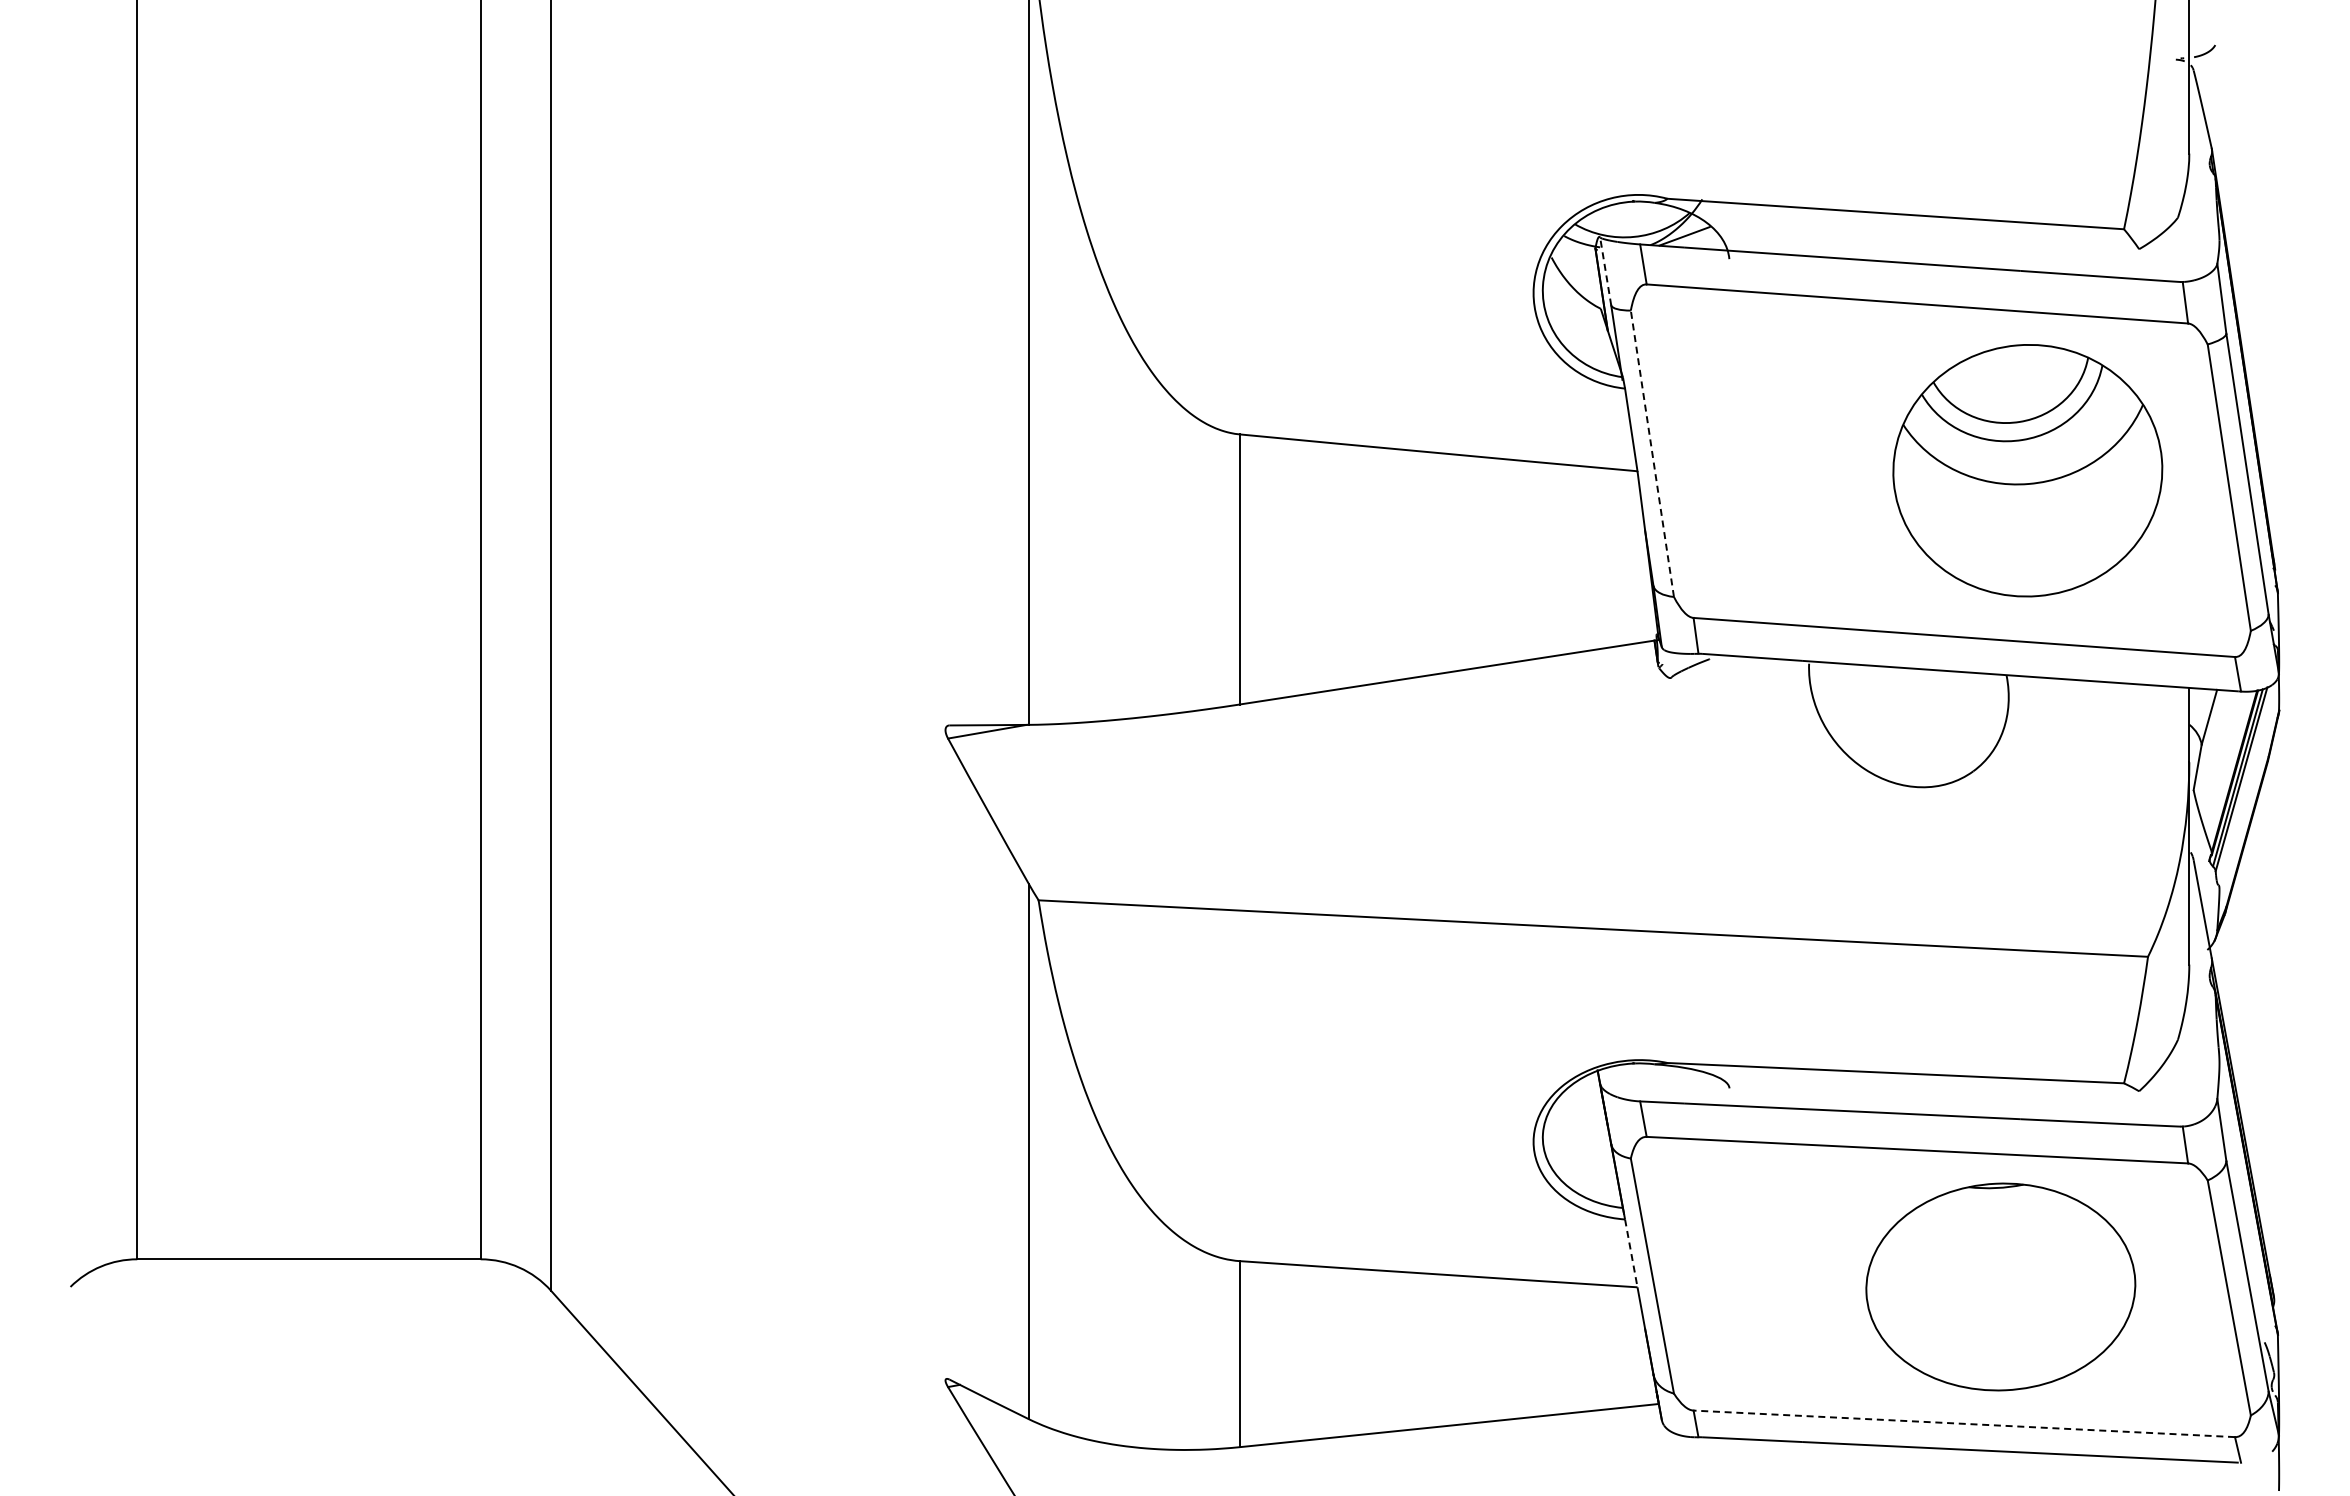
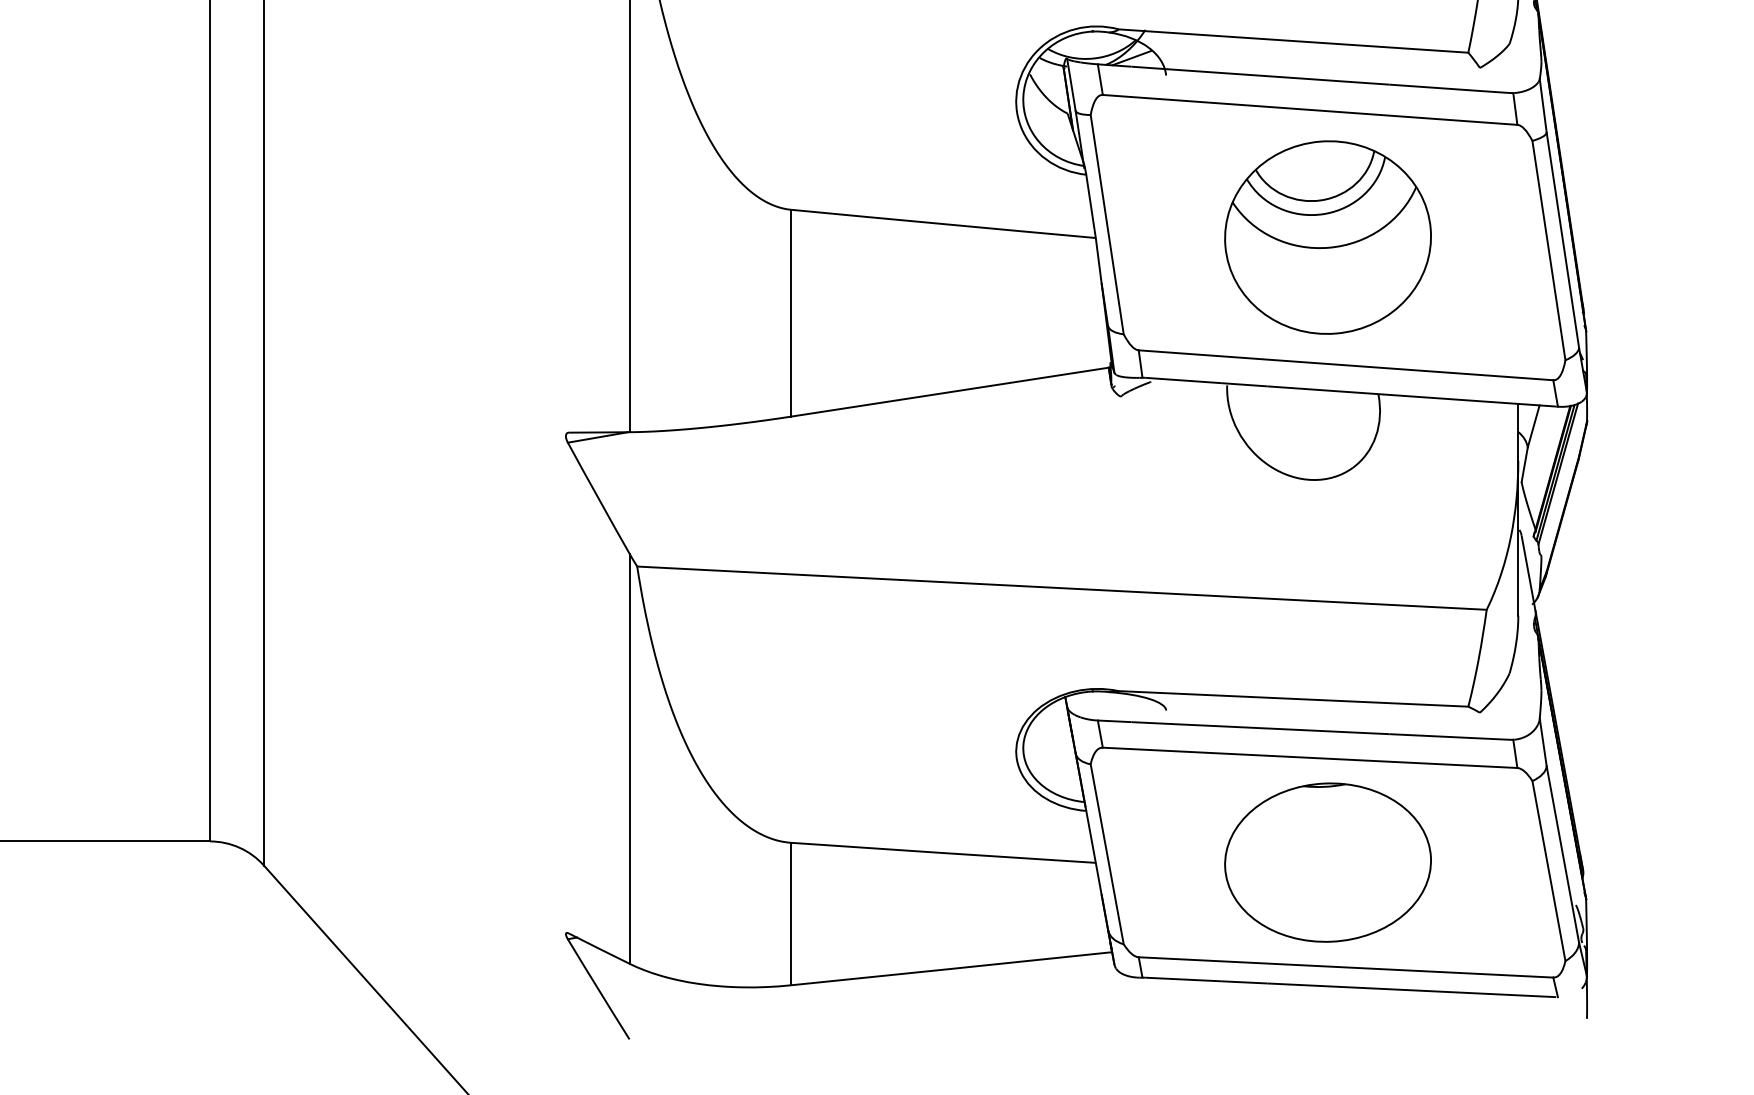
line: (1605, 271) -> (1071, 85), dashed -> solid
line: (1652, 453) -> (1107, 224), dashed -> solid
part: (2027, 470) -> (1327, 237), moved
line: (1631, 1253) -> (1091, 836), dashed -> solid
part: (2000, 1286) -> (1327, 862), moved
line: (1963, 1423) -> (1345, 967), dashed -> solid

